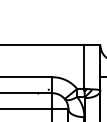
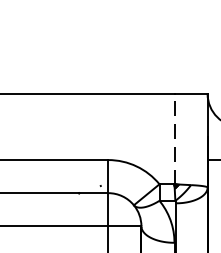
line: (84, 67) -> (174, 139), solid -> dashed

